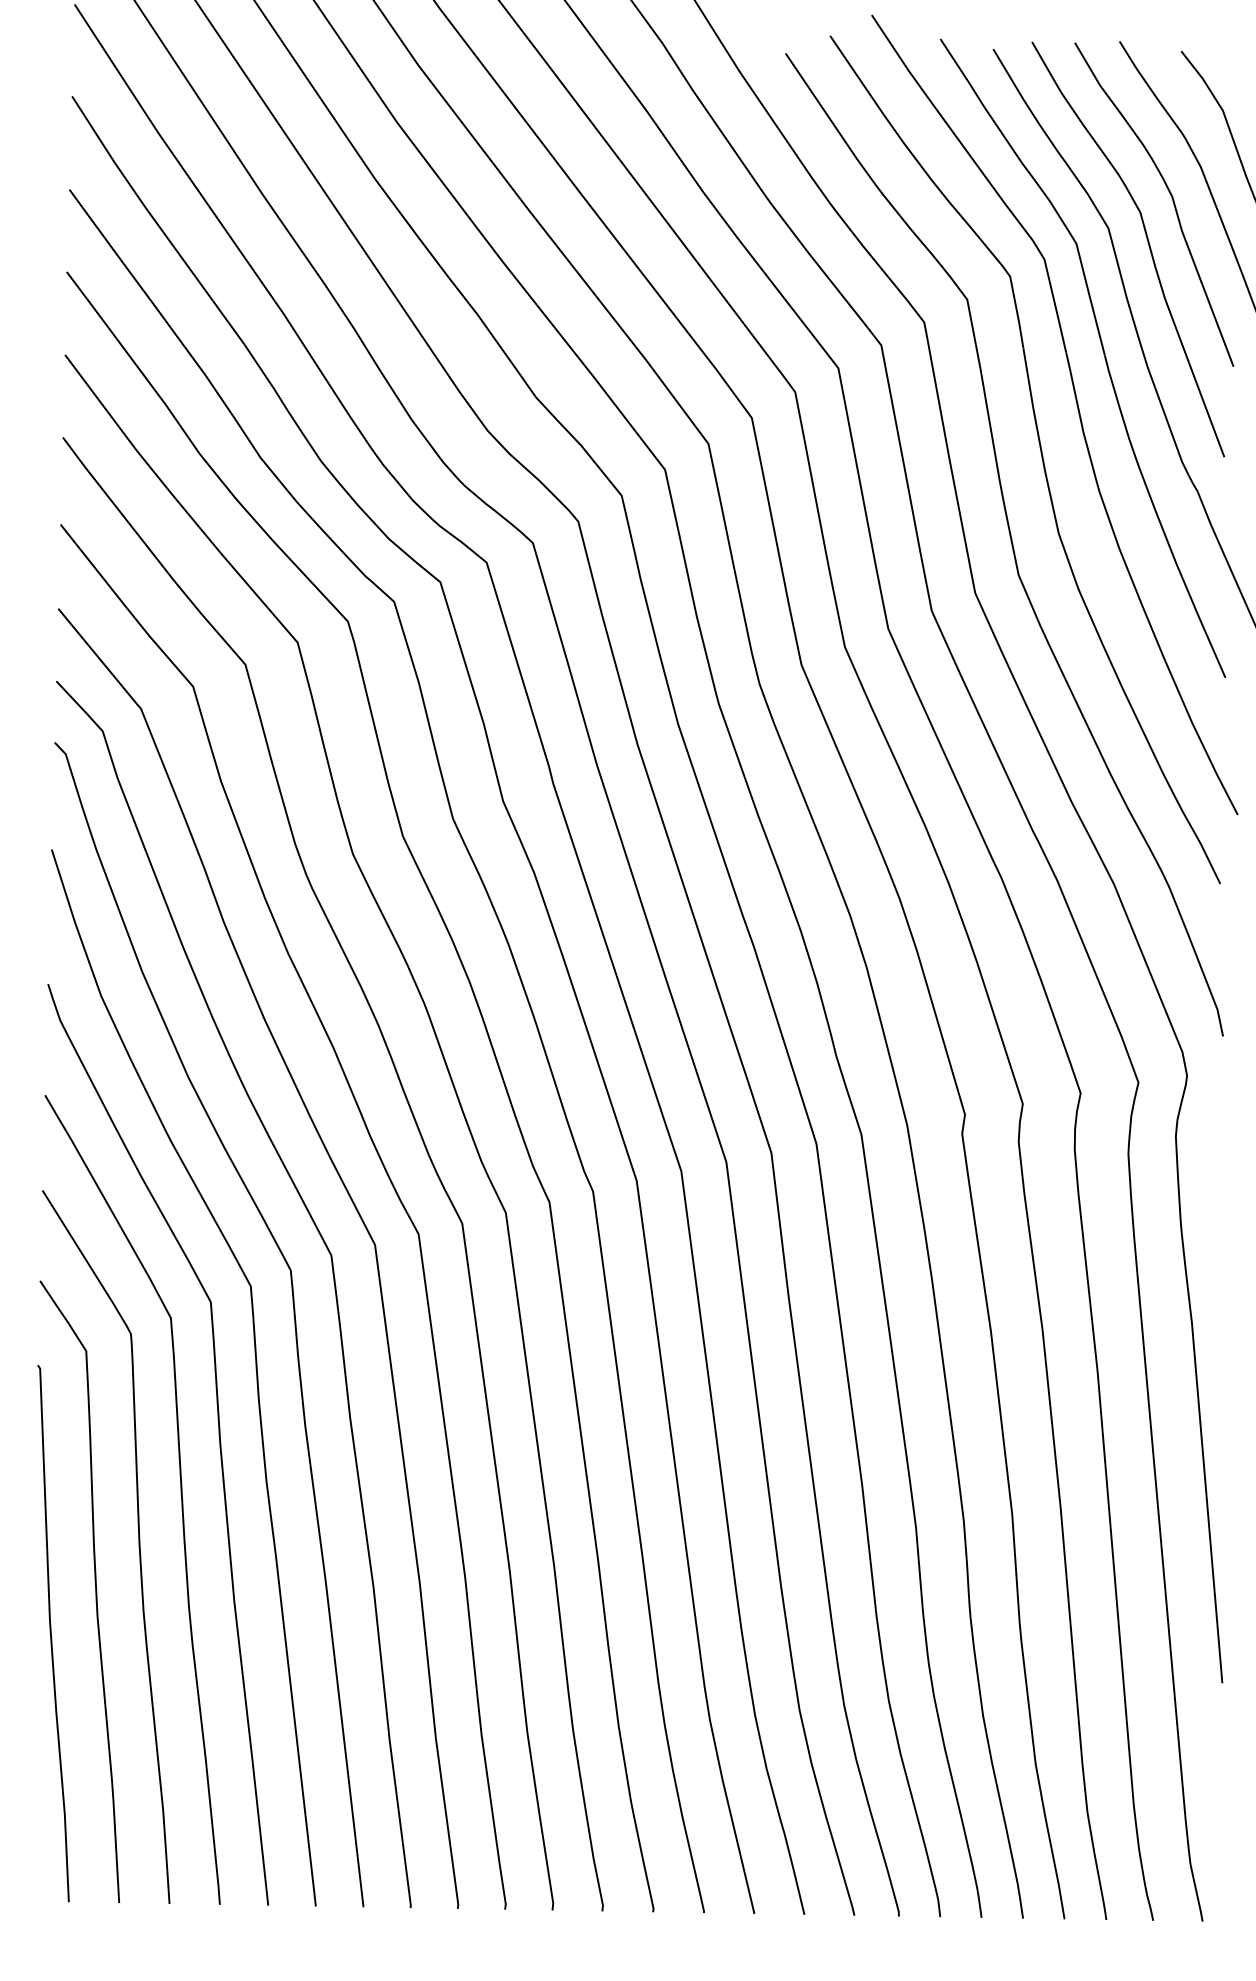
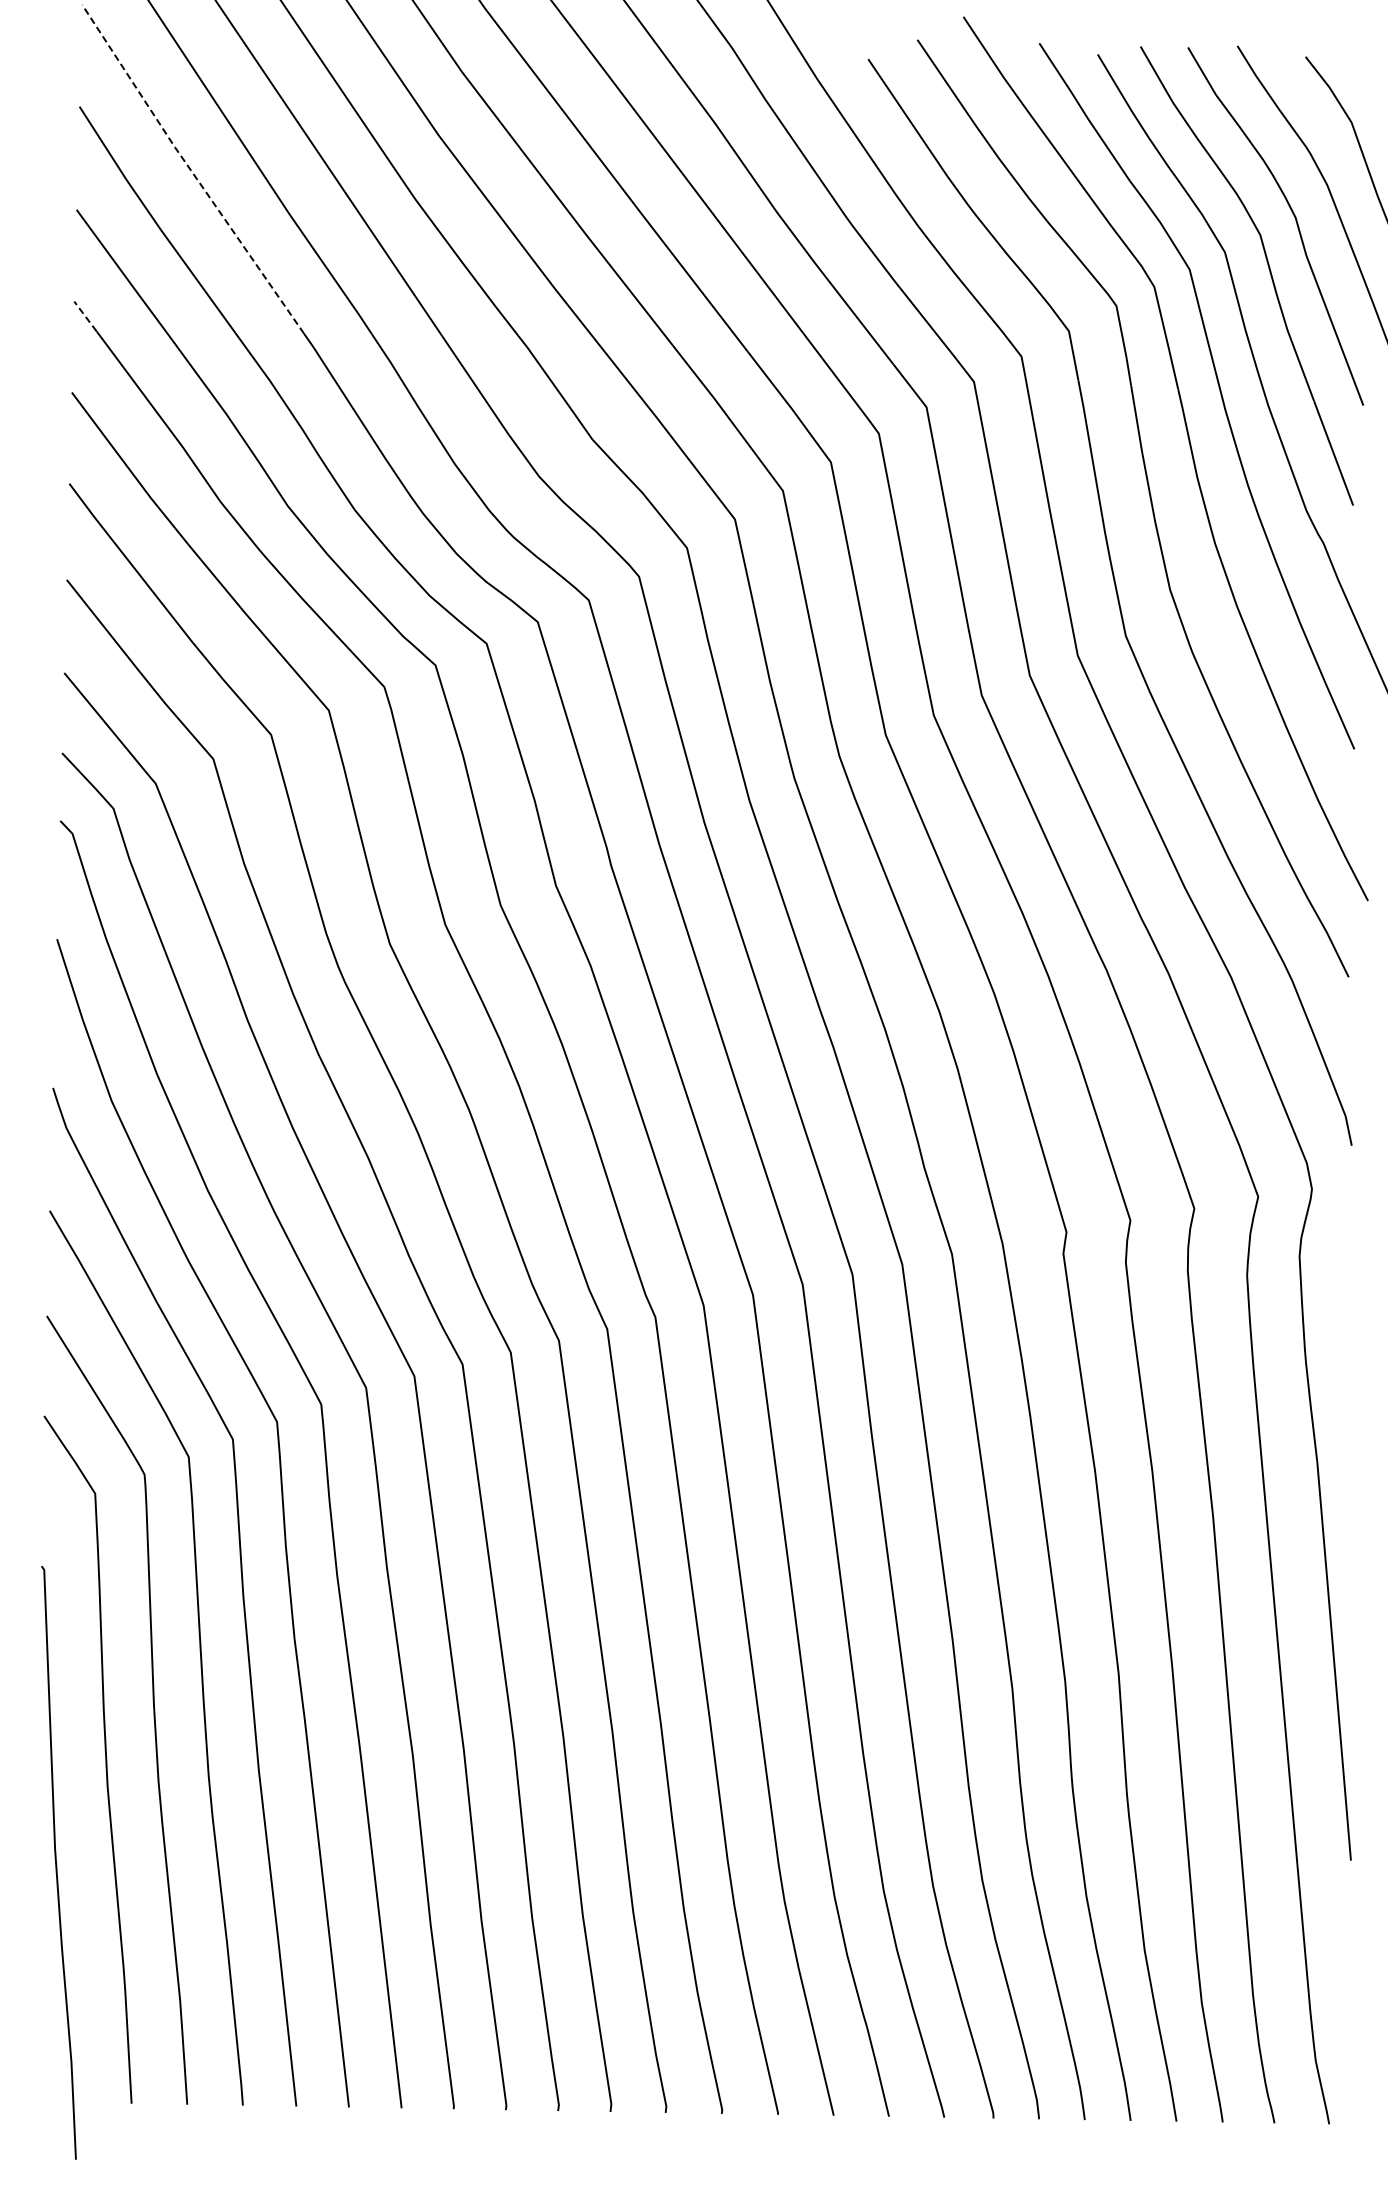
line: (172, 153) -> (190, 169), solid -> dashed
line: (77, 286) -> (85, 316), solid -> dashed
curve: (51, 1633) -> (56, 1862), moved

